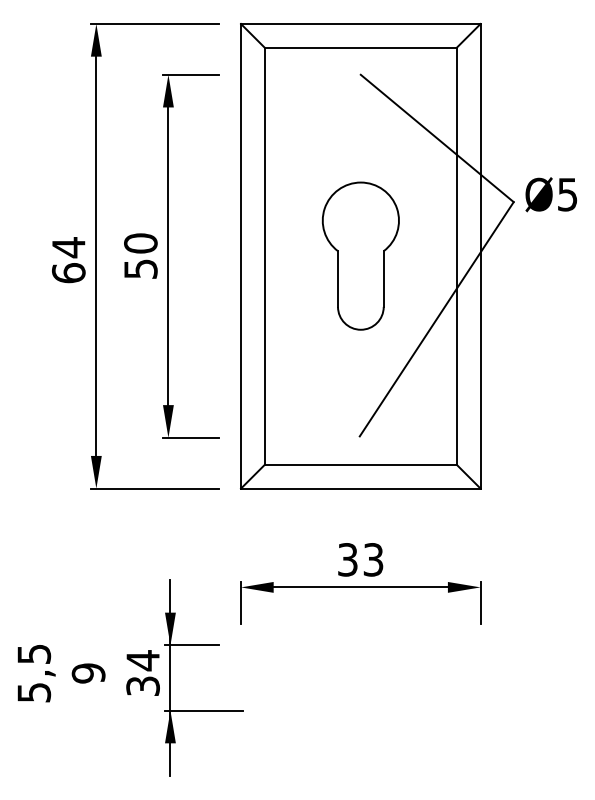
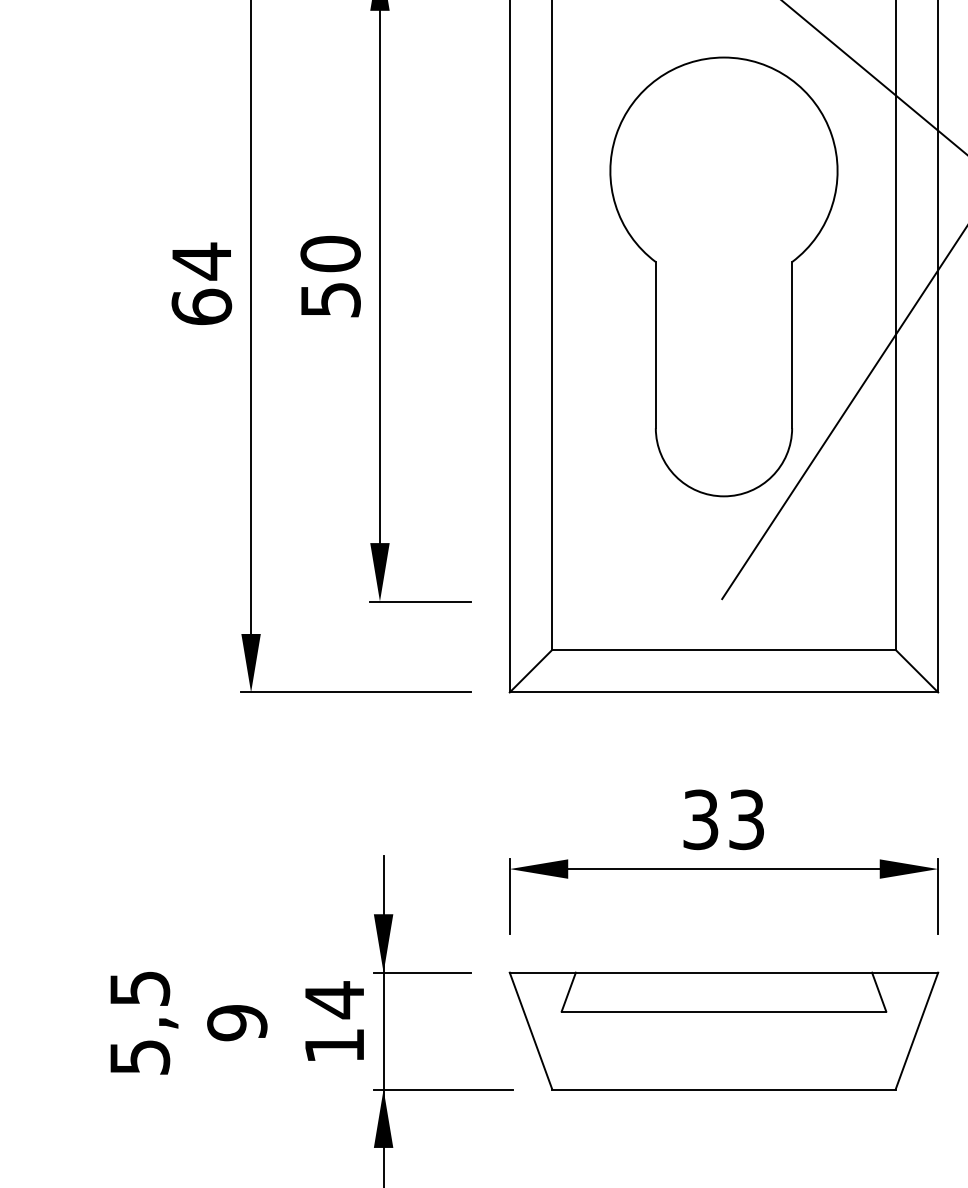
part: (360, 255) -> (723, 275), size x1.67
part: (360, 677) -> (723, 1030), added
text: (142, 685) -> (333, 1044), 34 -> 14

